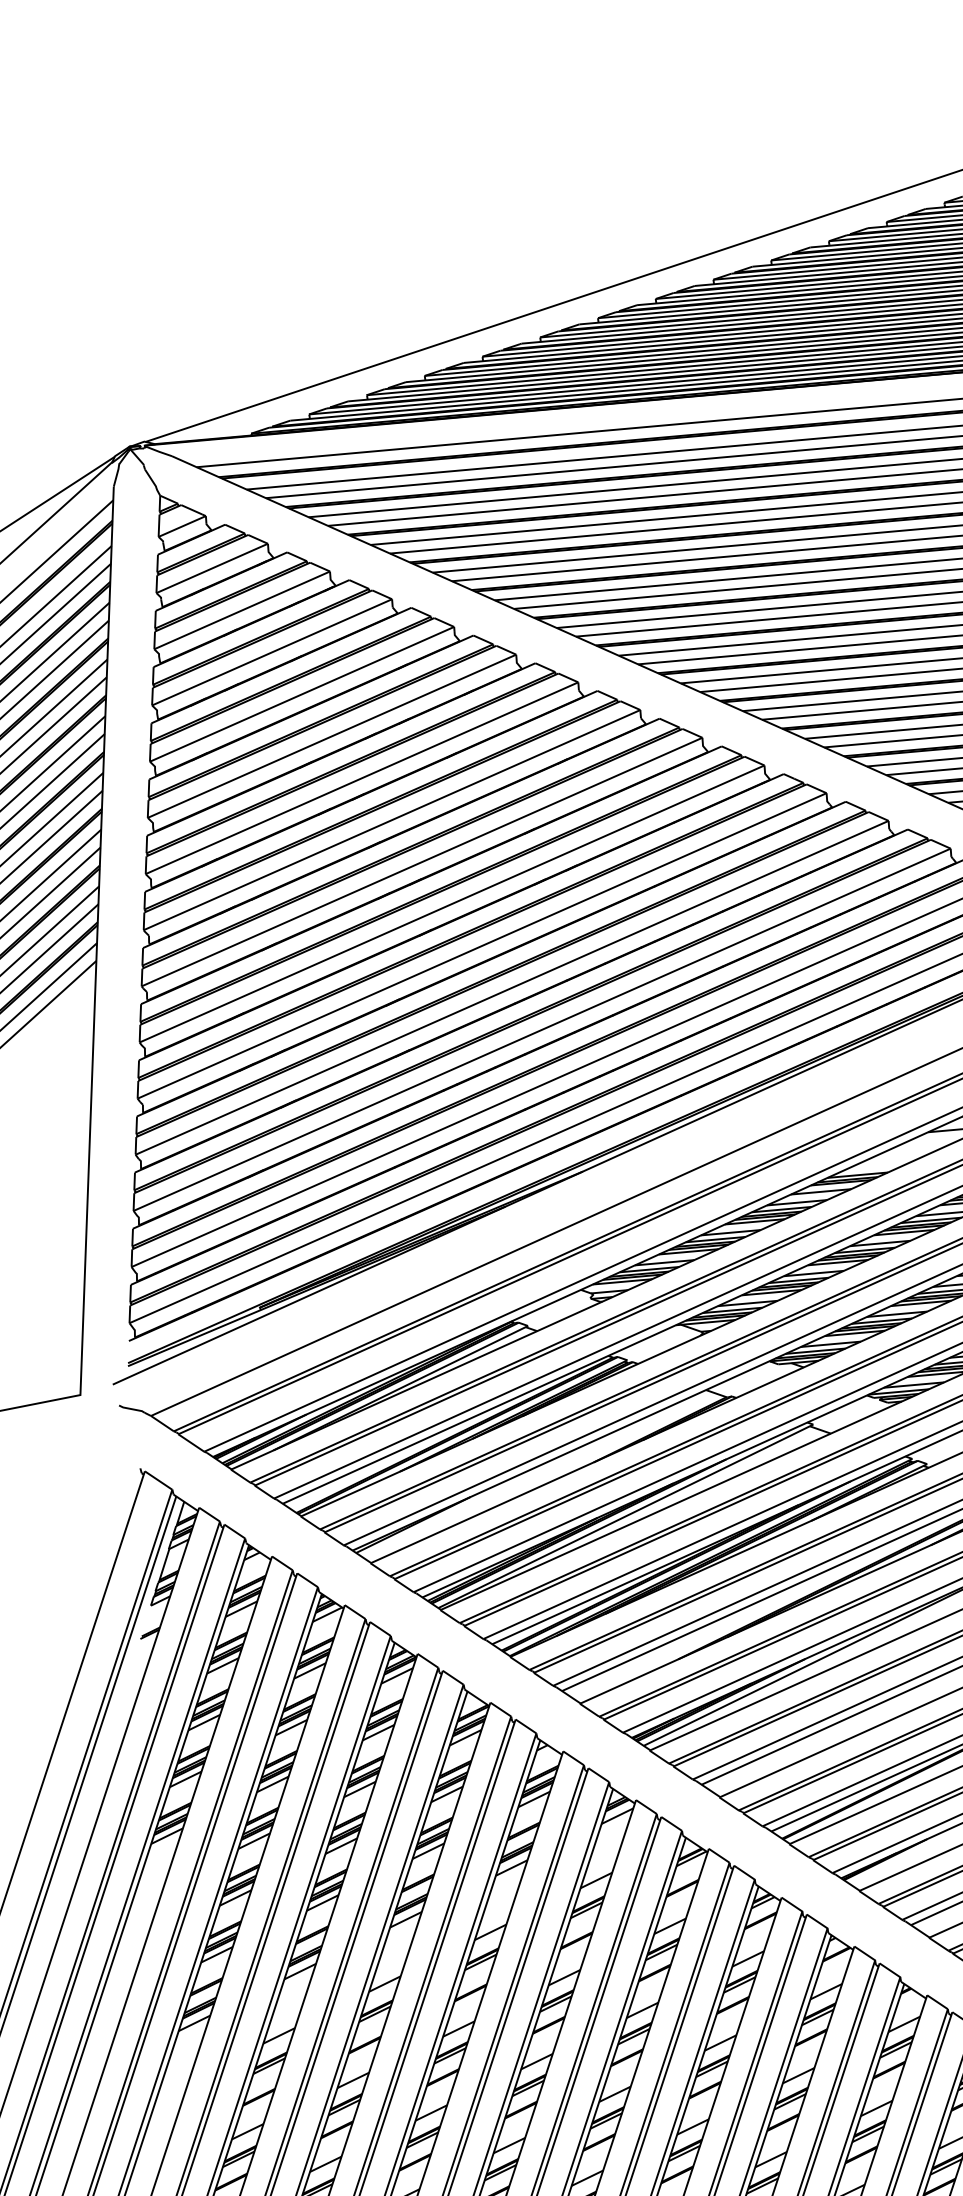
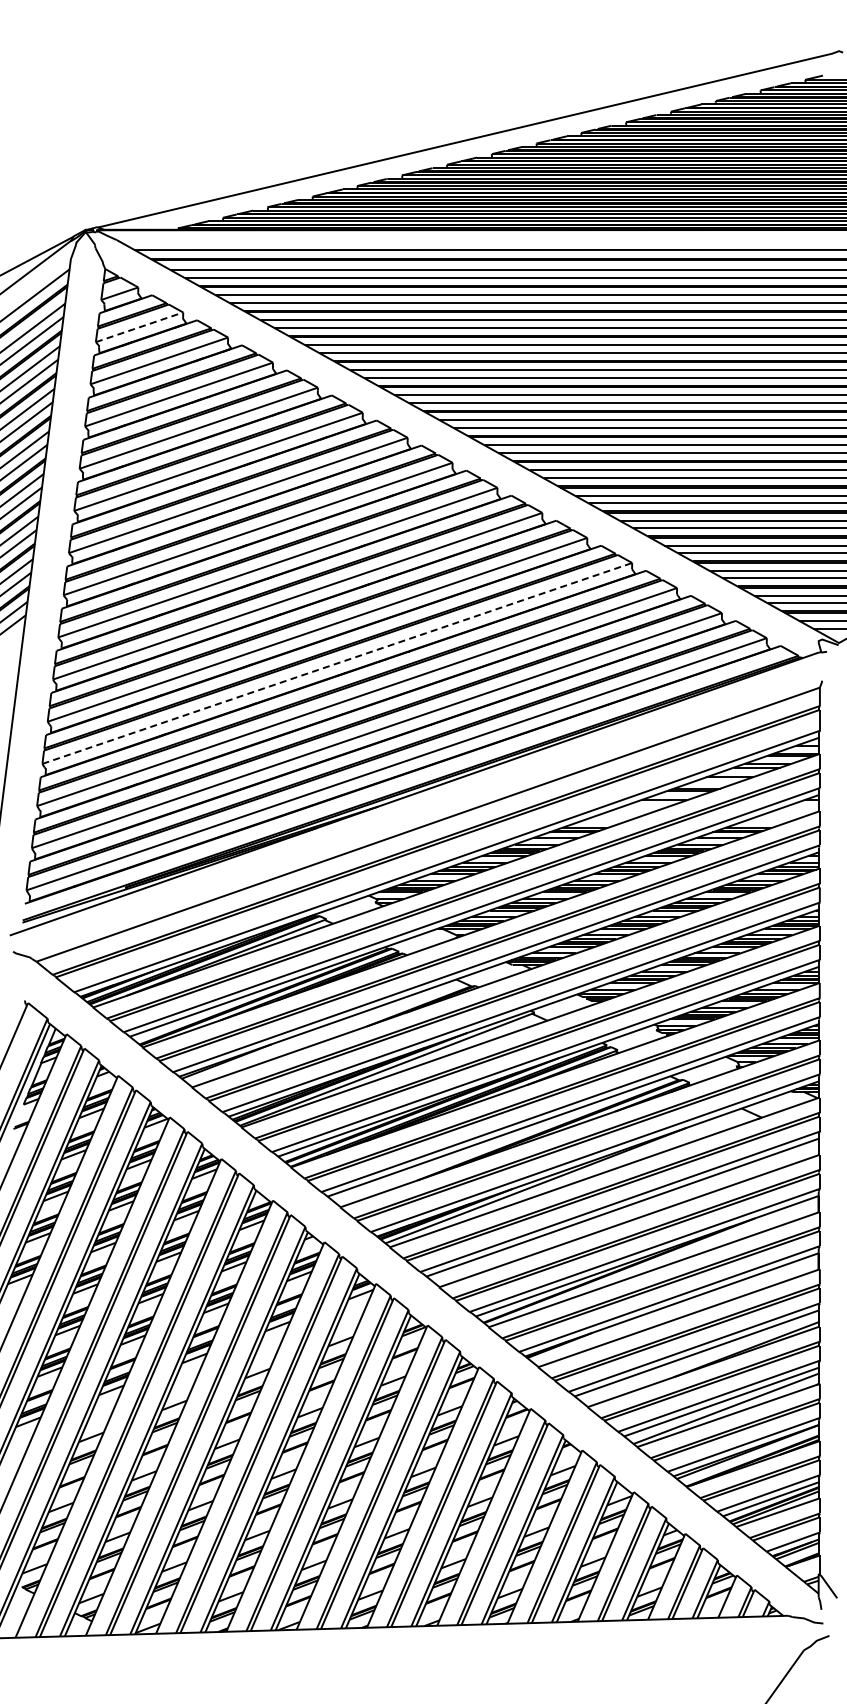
line: (213, 568) -> (140, 327), solid -> dashed
line: (512, 987) -> (337, 663), solid -> dashed

